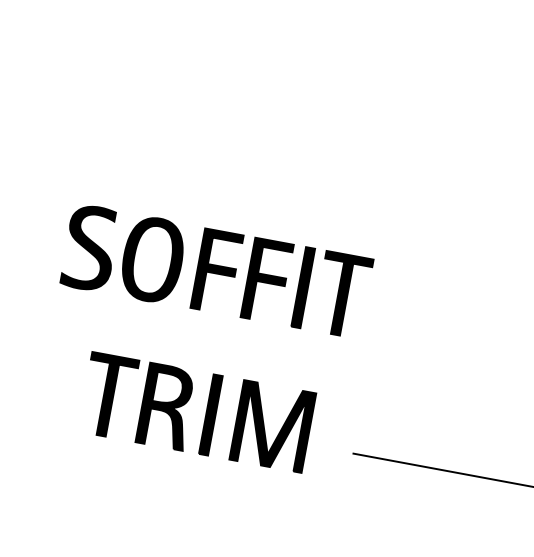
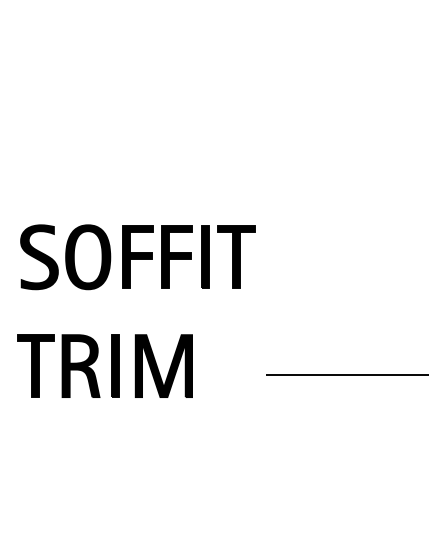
part: (205, 413) -> (111, 365), moved

